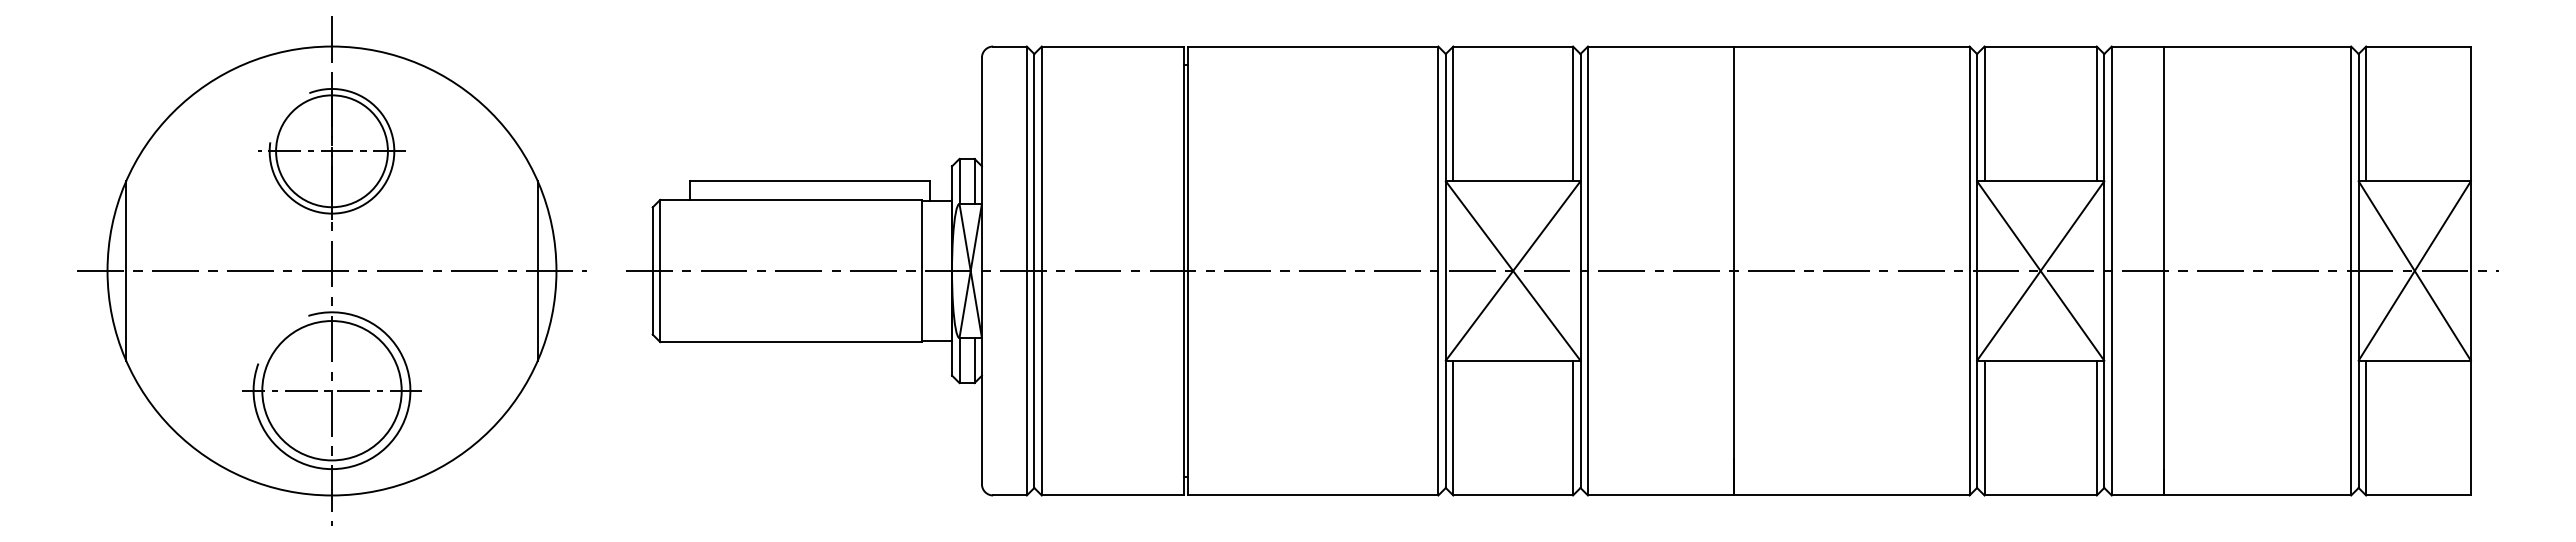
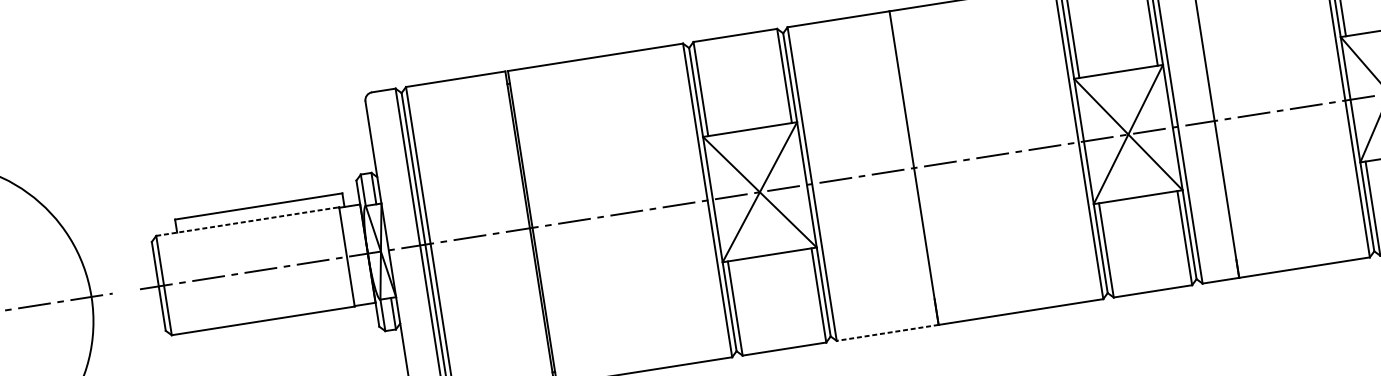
line: (791, 199) -> (247, 221), solid -> dashed
line: (537, 270) -> (78, 298), removed
line: (1660, 495) -> (887, 332), solid -> dashed

